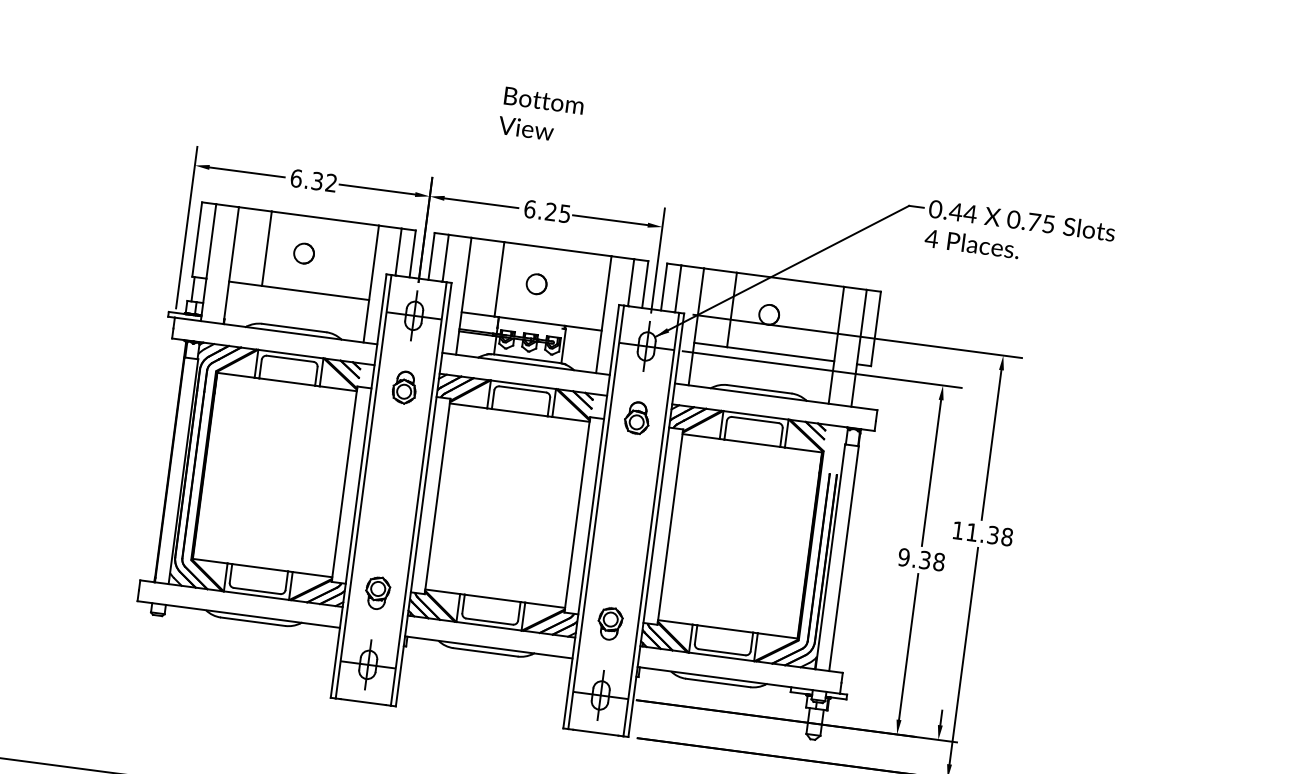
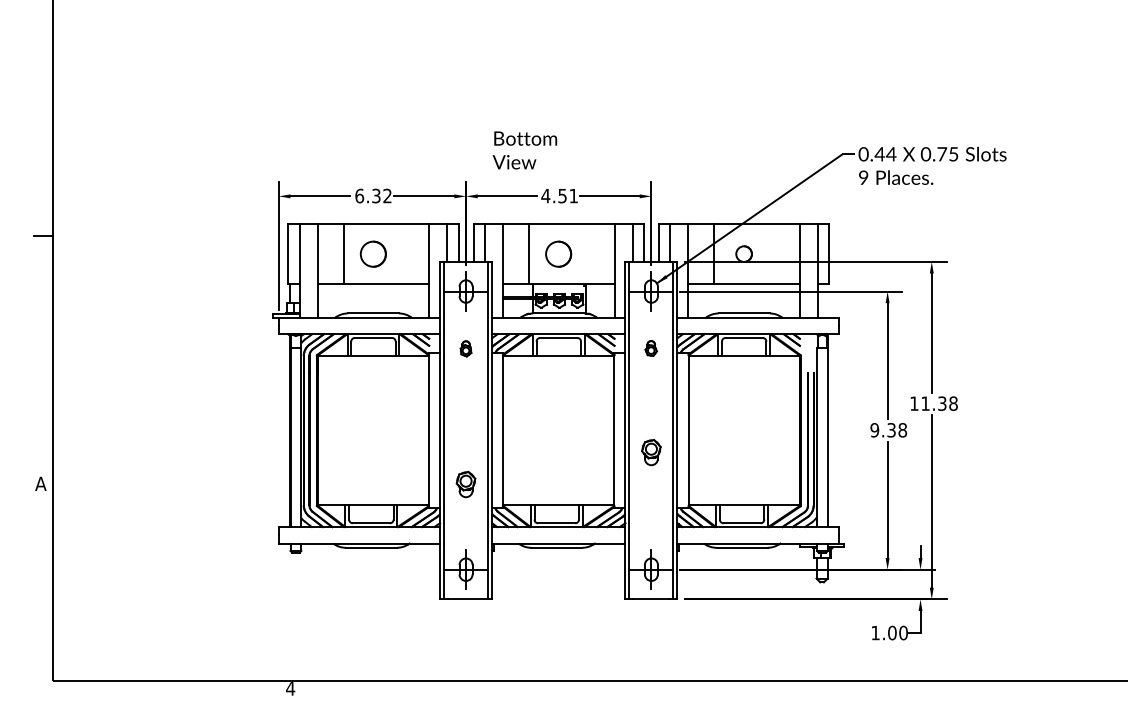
text: (540, 115) -> (524, 150), moved
text: (547, 210) -> (559, 195), 6.25 -> 4.51
text: (931, 238) -> (863, 177), 4 -> 9
part: (304, 252) -> (373, 253), size x1.6
circle: (536, 283) -> (558, 253), size x1.6
part: (404, 387) -> (465, 348), size x0.6
part: (636, 417) -> (650, 348), size x0.6
part: (376, 593) -> (465, 484), moved
part: (610, 623) -> (651, 452), moved

